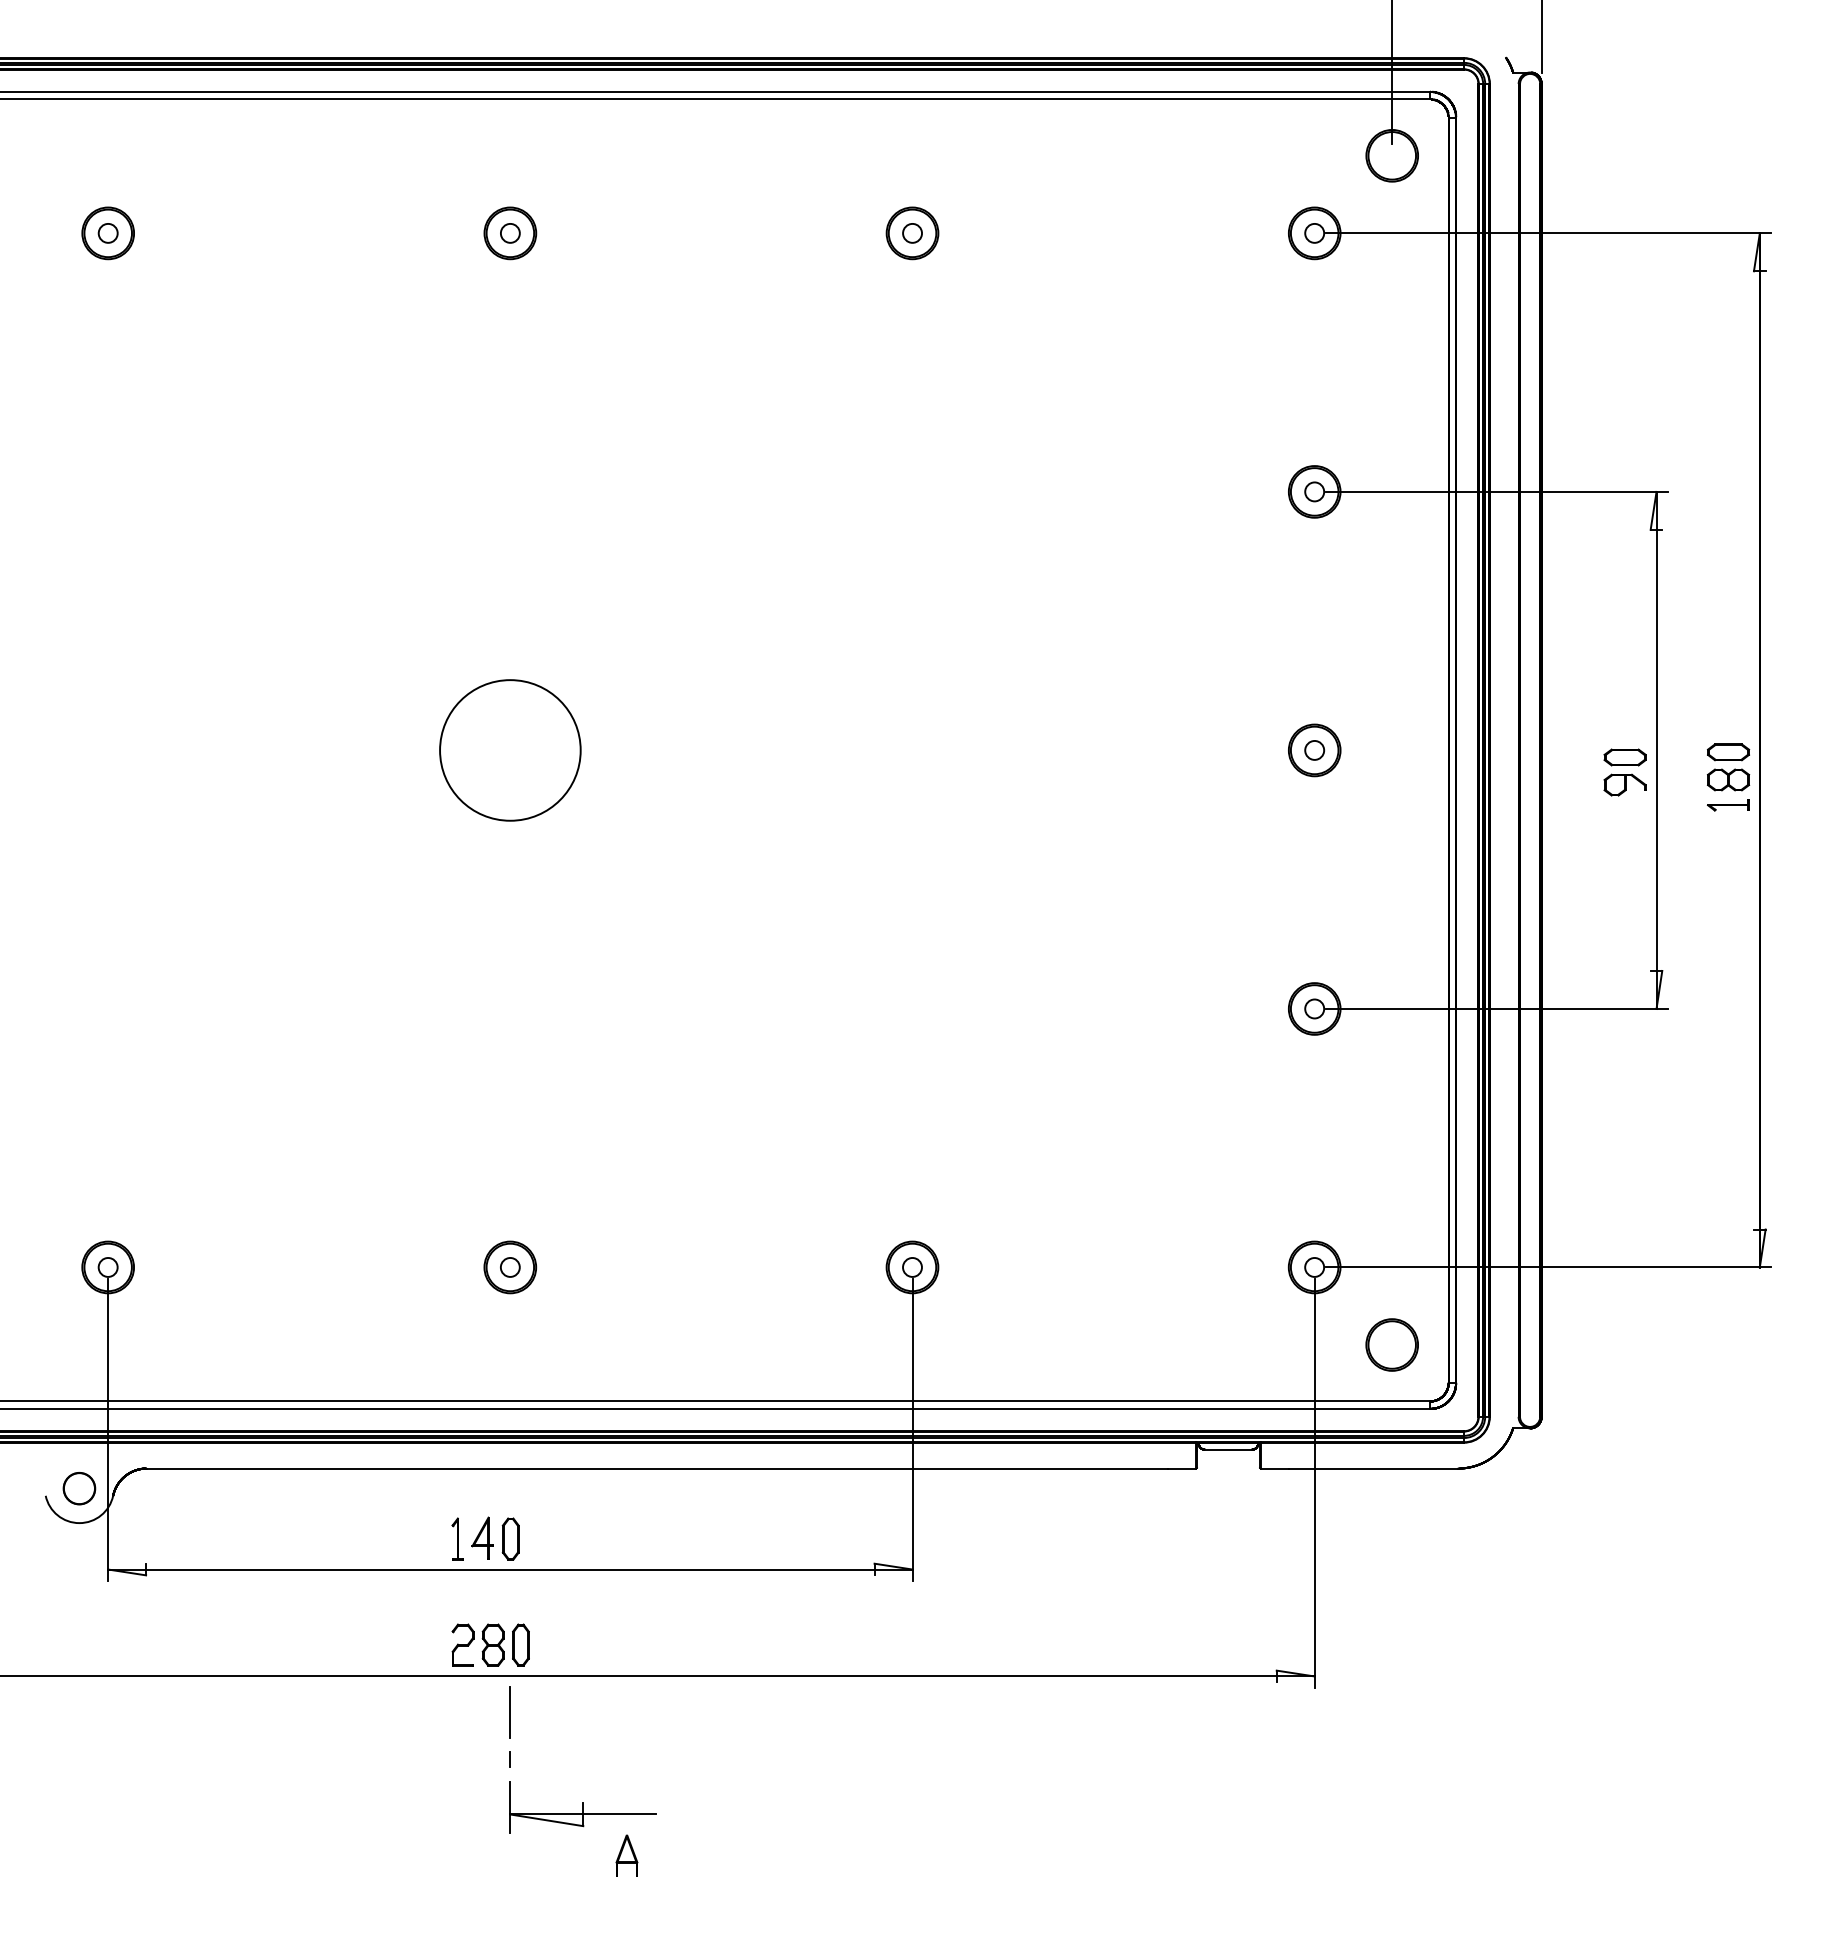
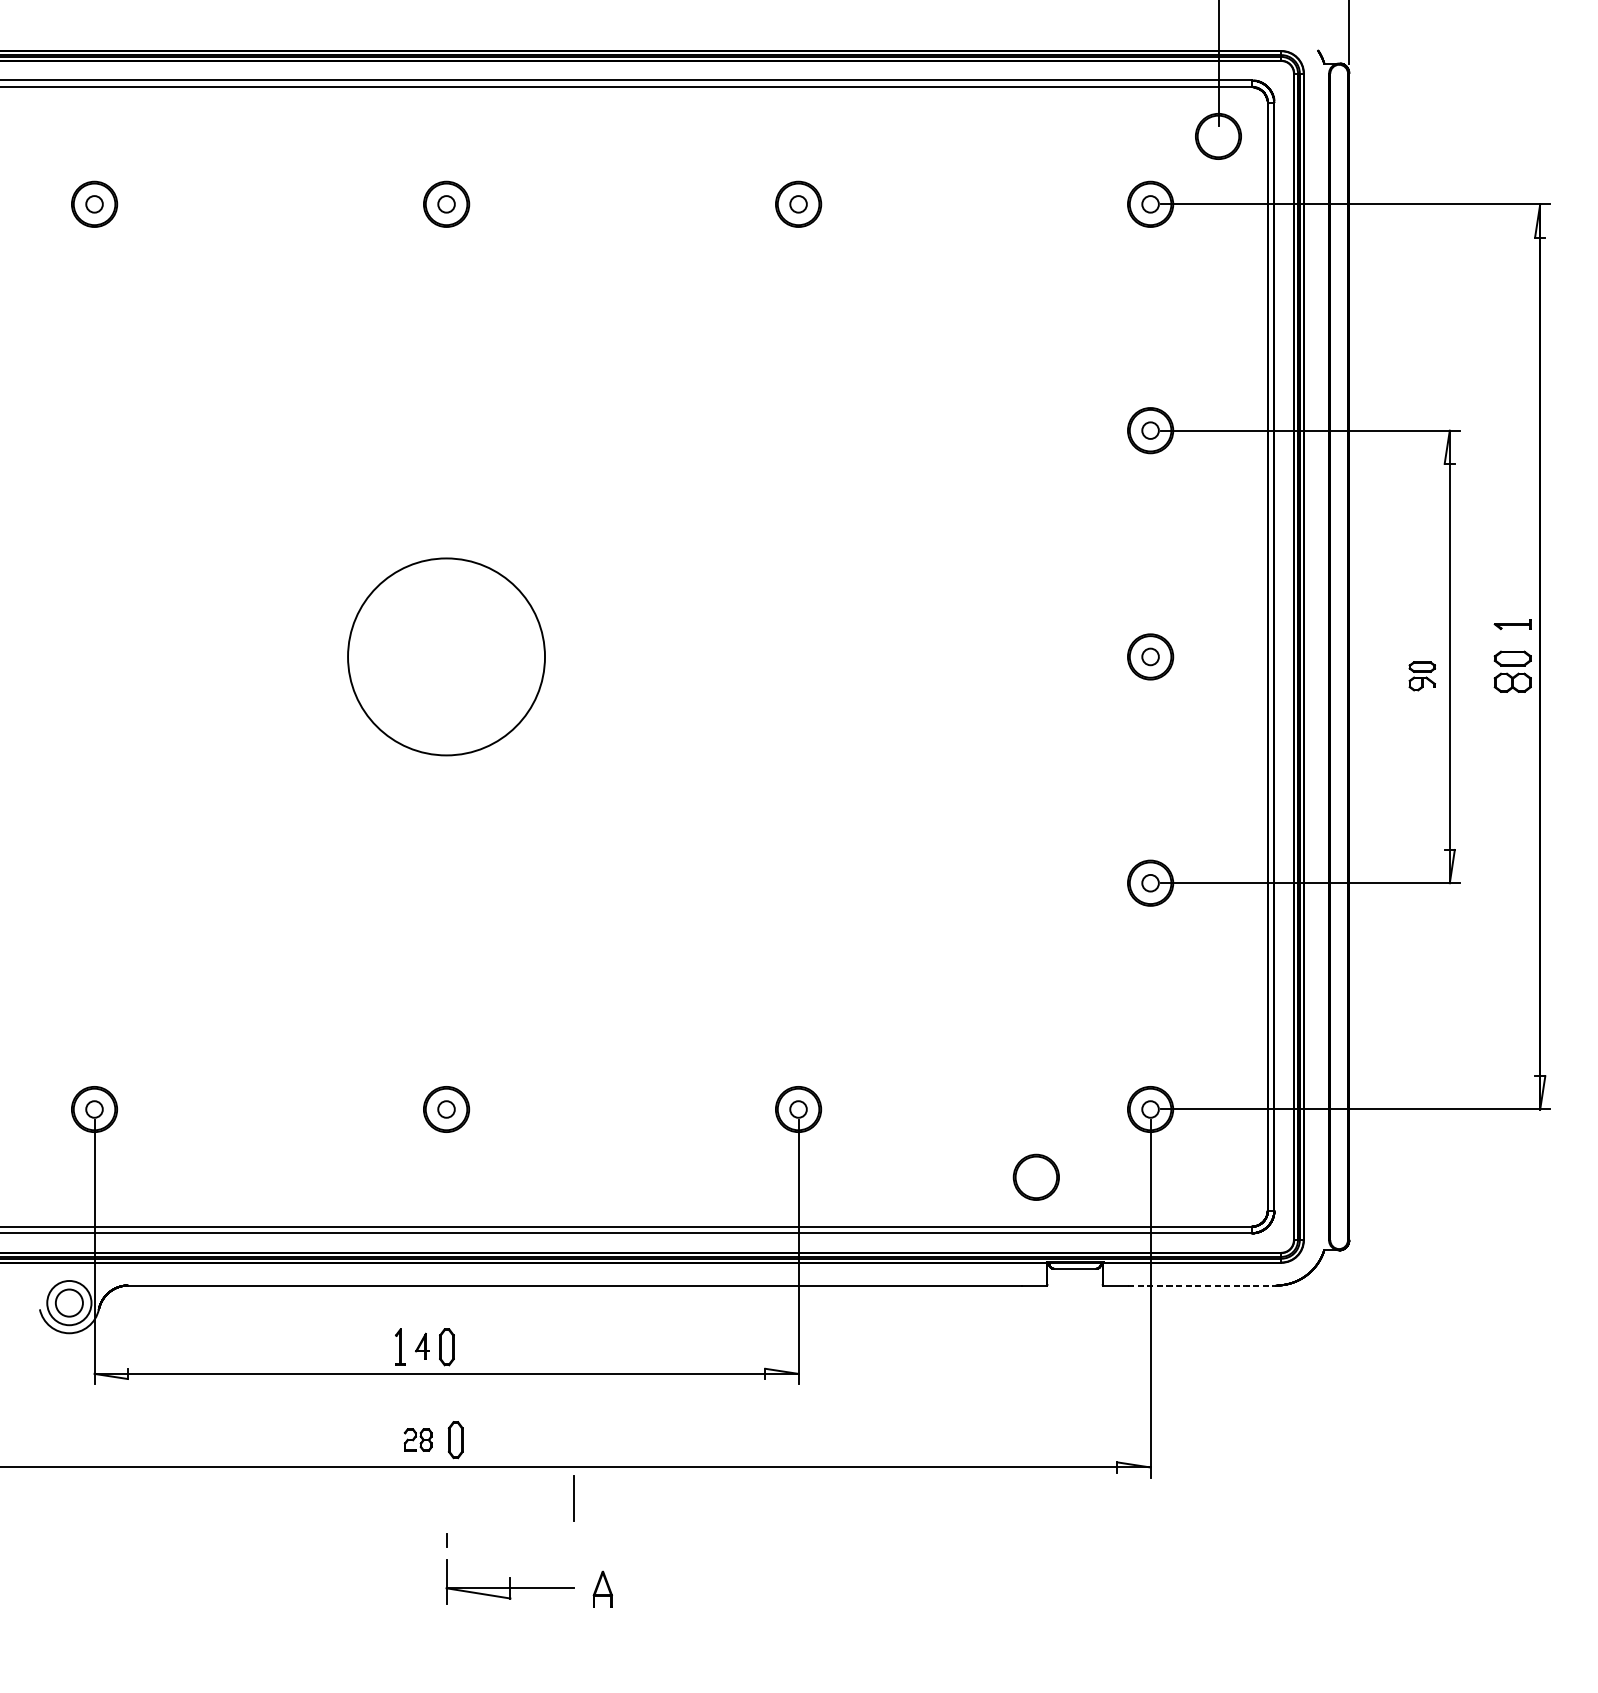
circle: (510, 750) -> (446, 656), size x1.6
part: (1624, 772) -> (1421, 676), size x0.7
part: (1728, 805) -> (1512, 624), moved
part: (1391, 1344) -> (1035, 1176), moved
line: (1373, 1468) -> (1202, 1285), solid -> dashed
circle: (79, 1488) -> (69, 1302), size x1.6
part: (482, 1537) -> (422, 1345), size x0.7
part: (477, 1644) -> (417, 1439), size x0.6
line: (509, 1712) -> (573, 1499), moved
part: (626, 1855) -> (602, 1589), moved

